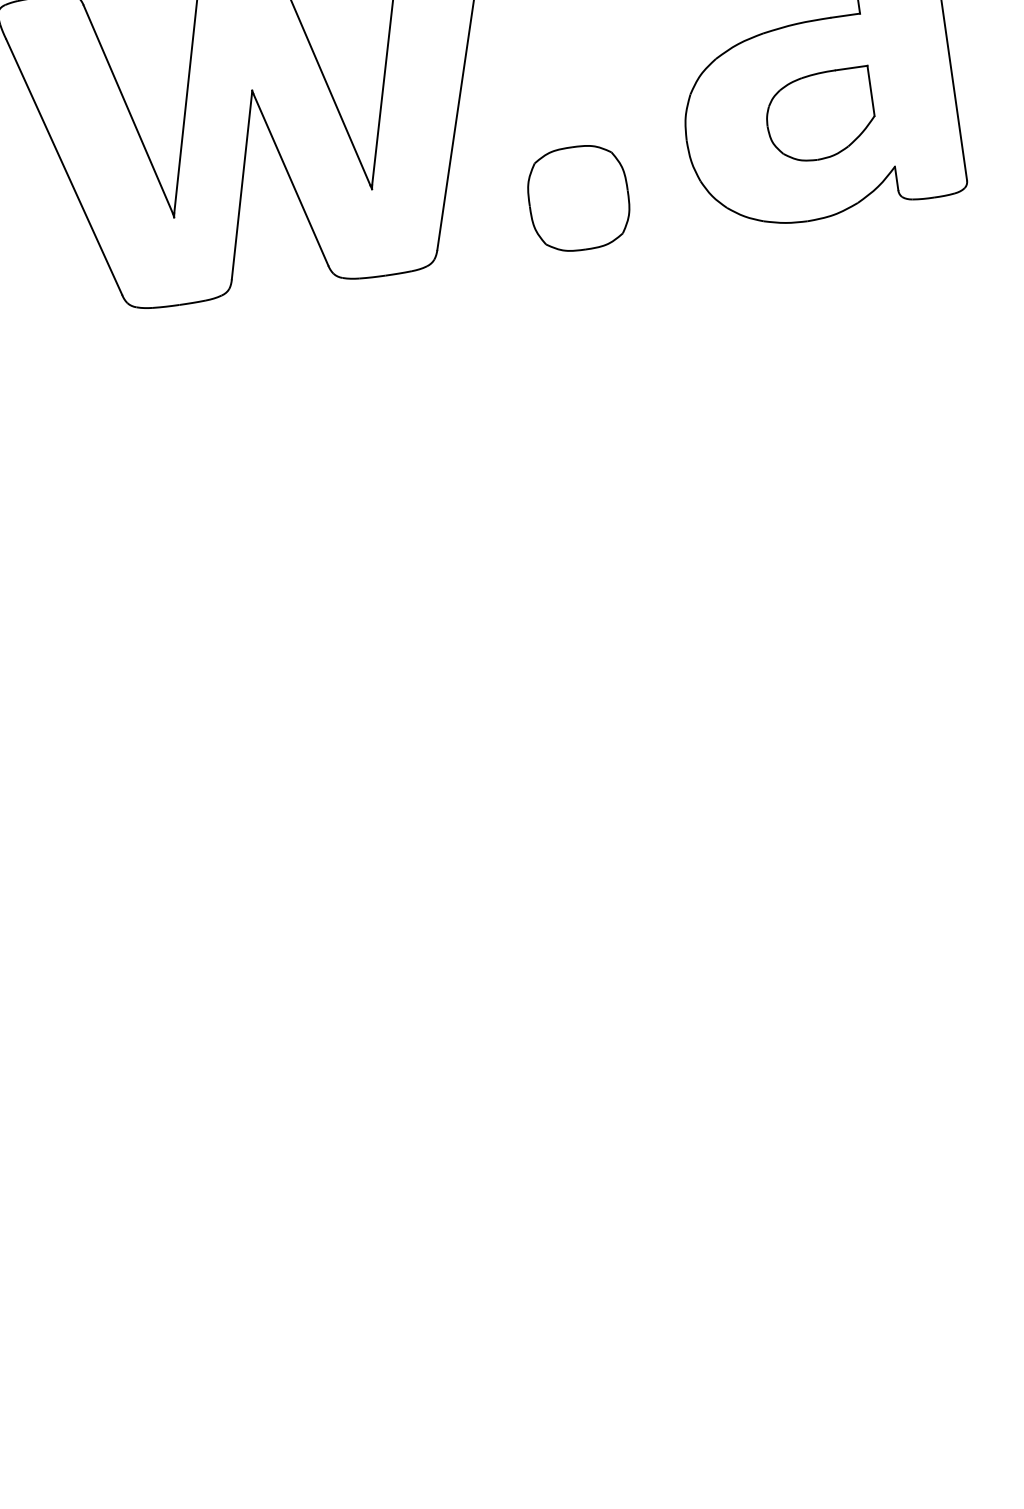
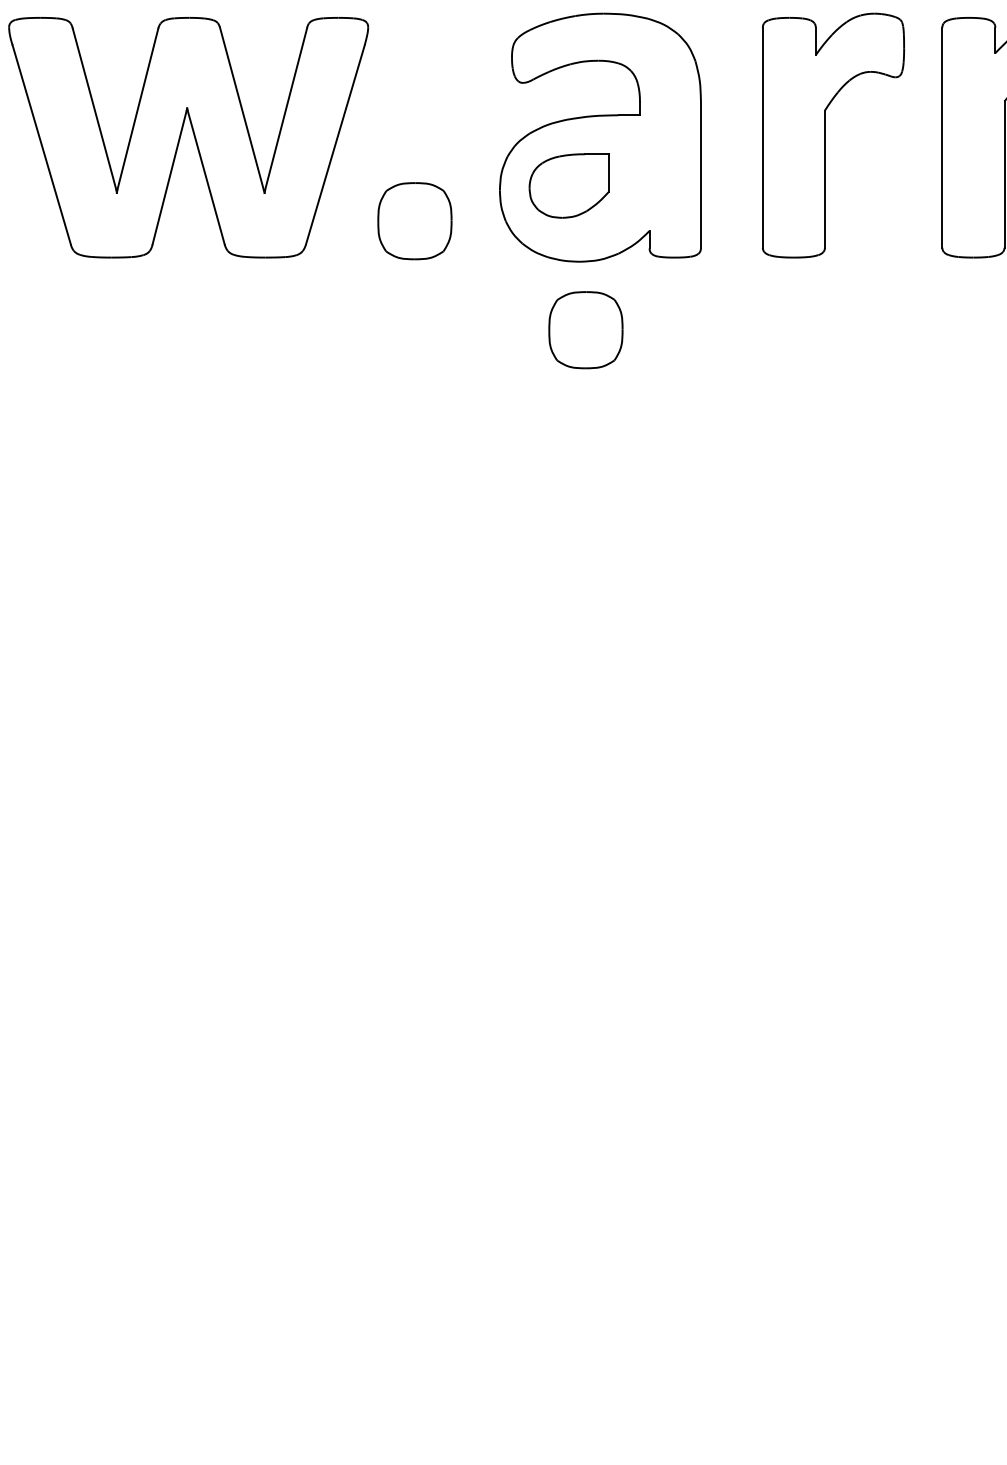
part: (819, 115) -> (568, 185), moved
part: (828, 312) -> (585, 330), added

